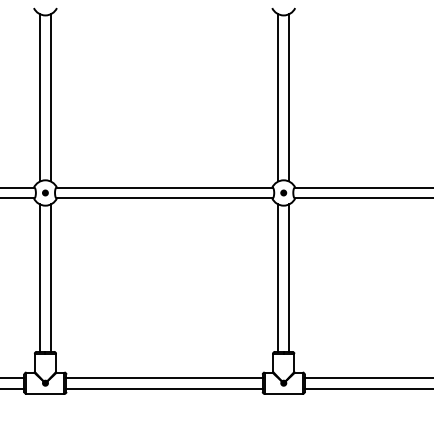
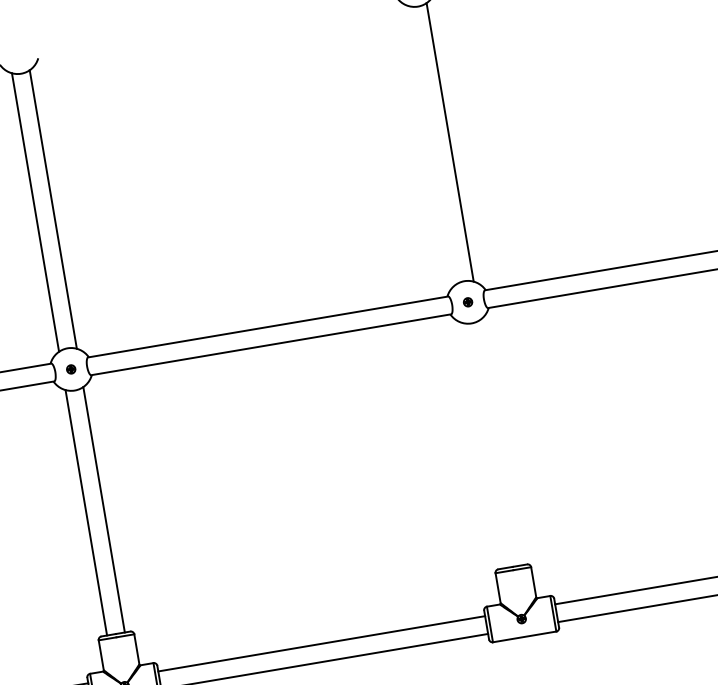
line: (278, 97) -> (432, 144), removed
line: (278, 277) -> (483, 444), removed
line: (289, 277) -> (501, 441), removed

